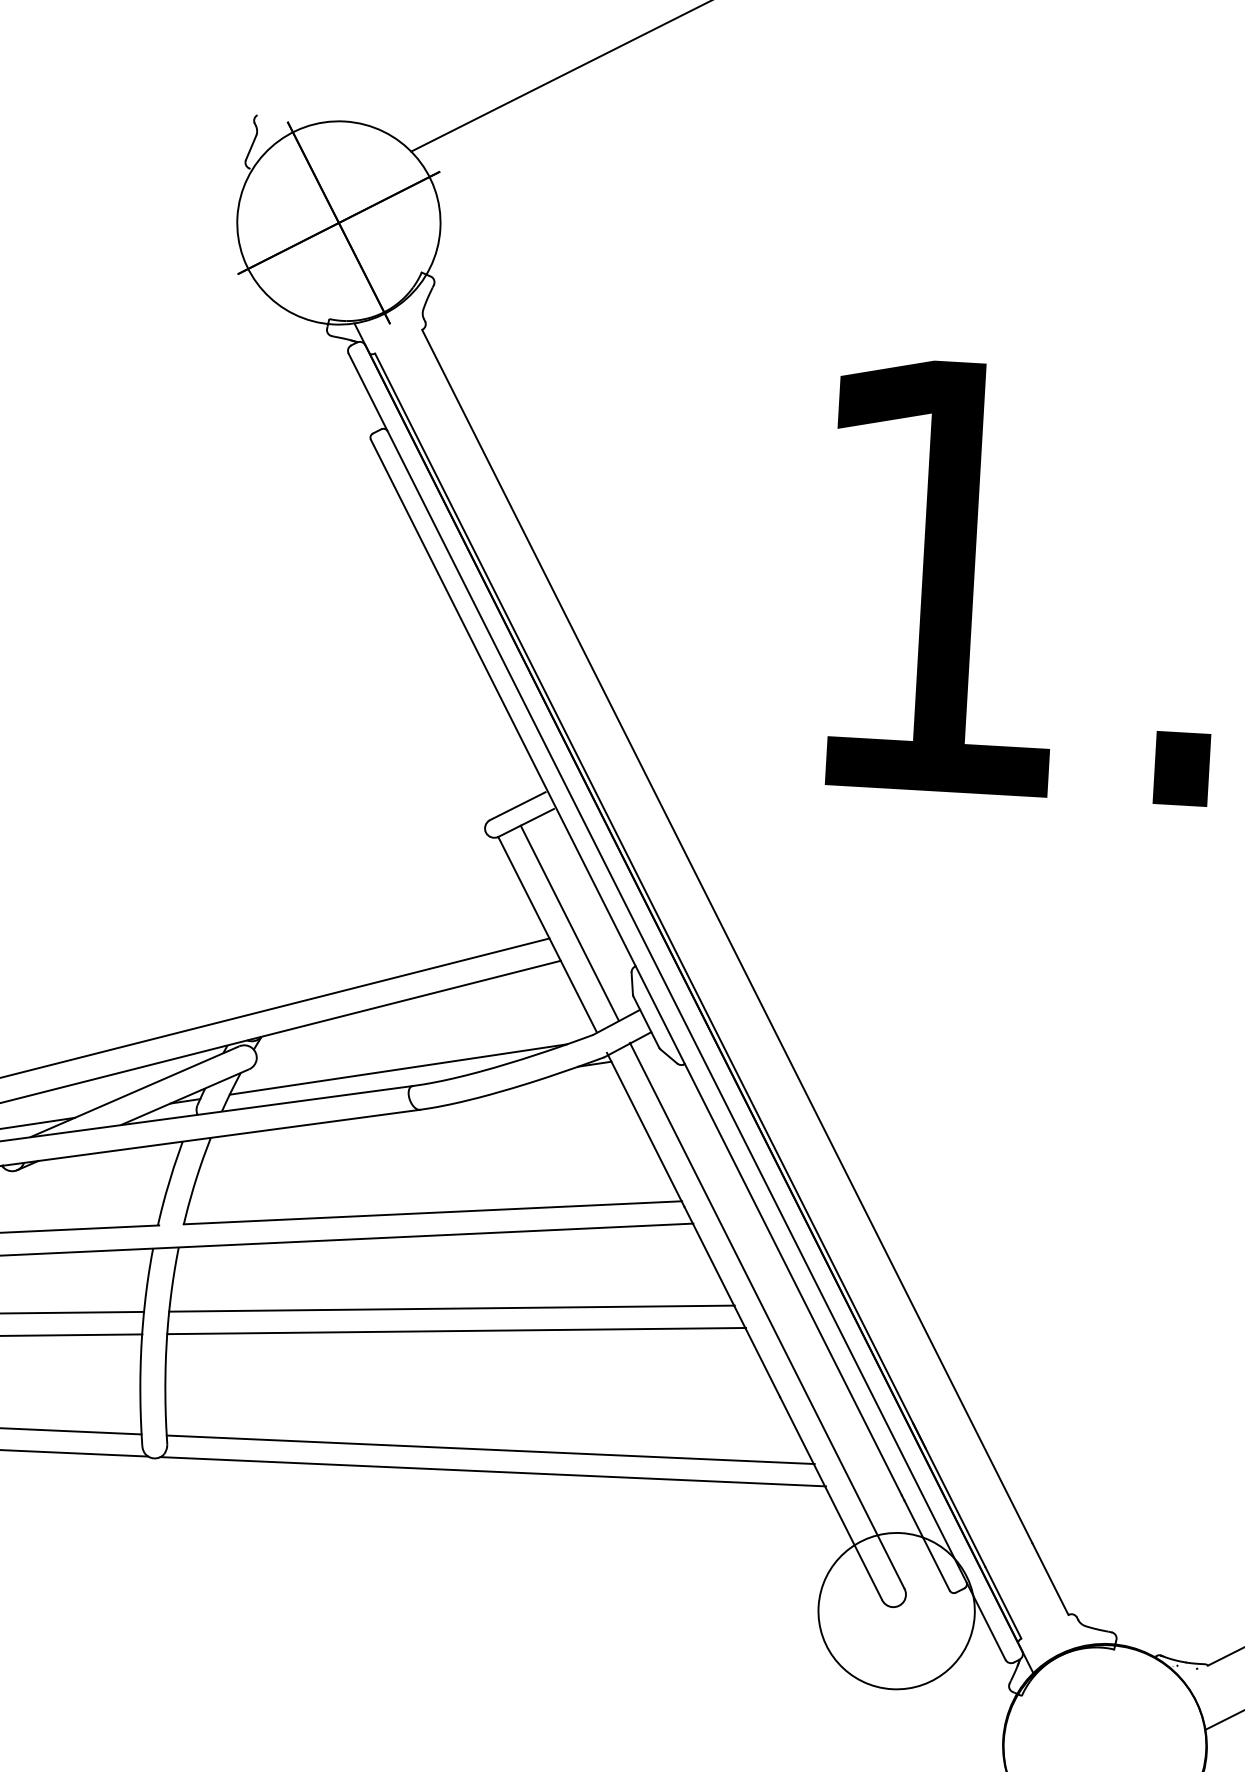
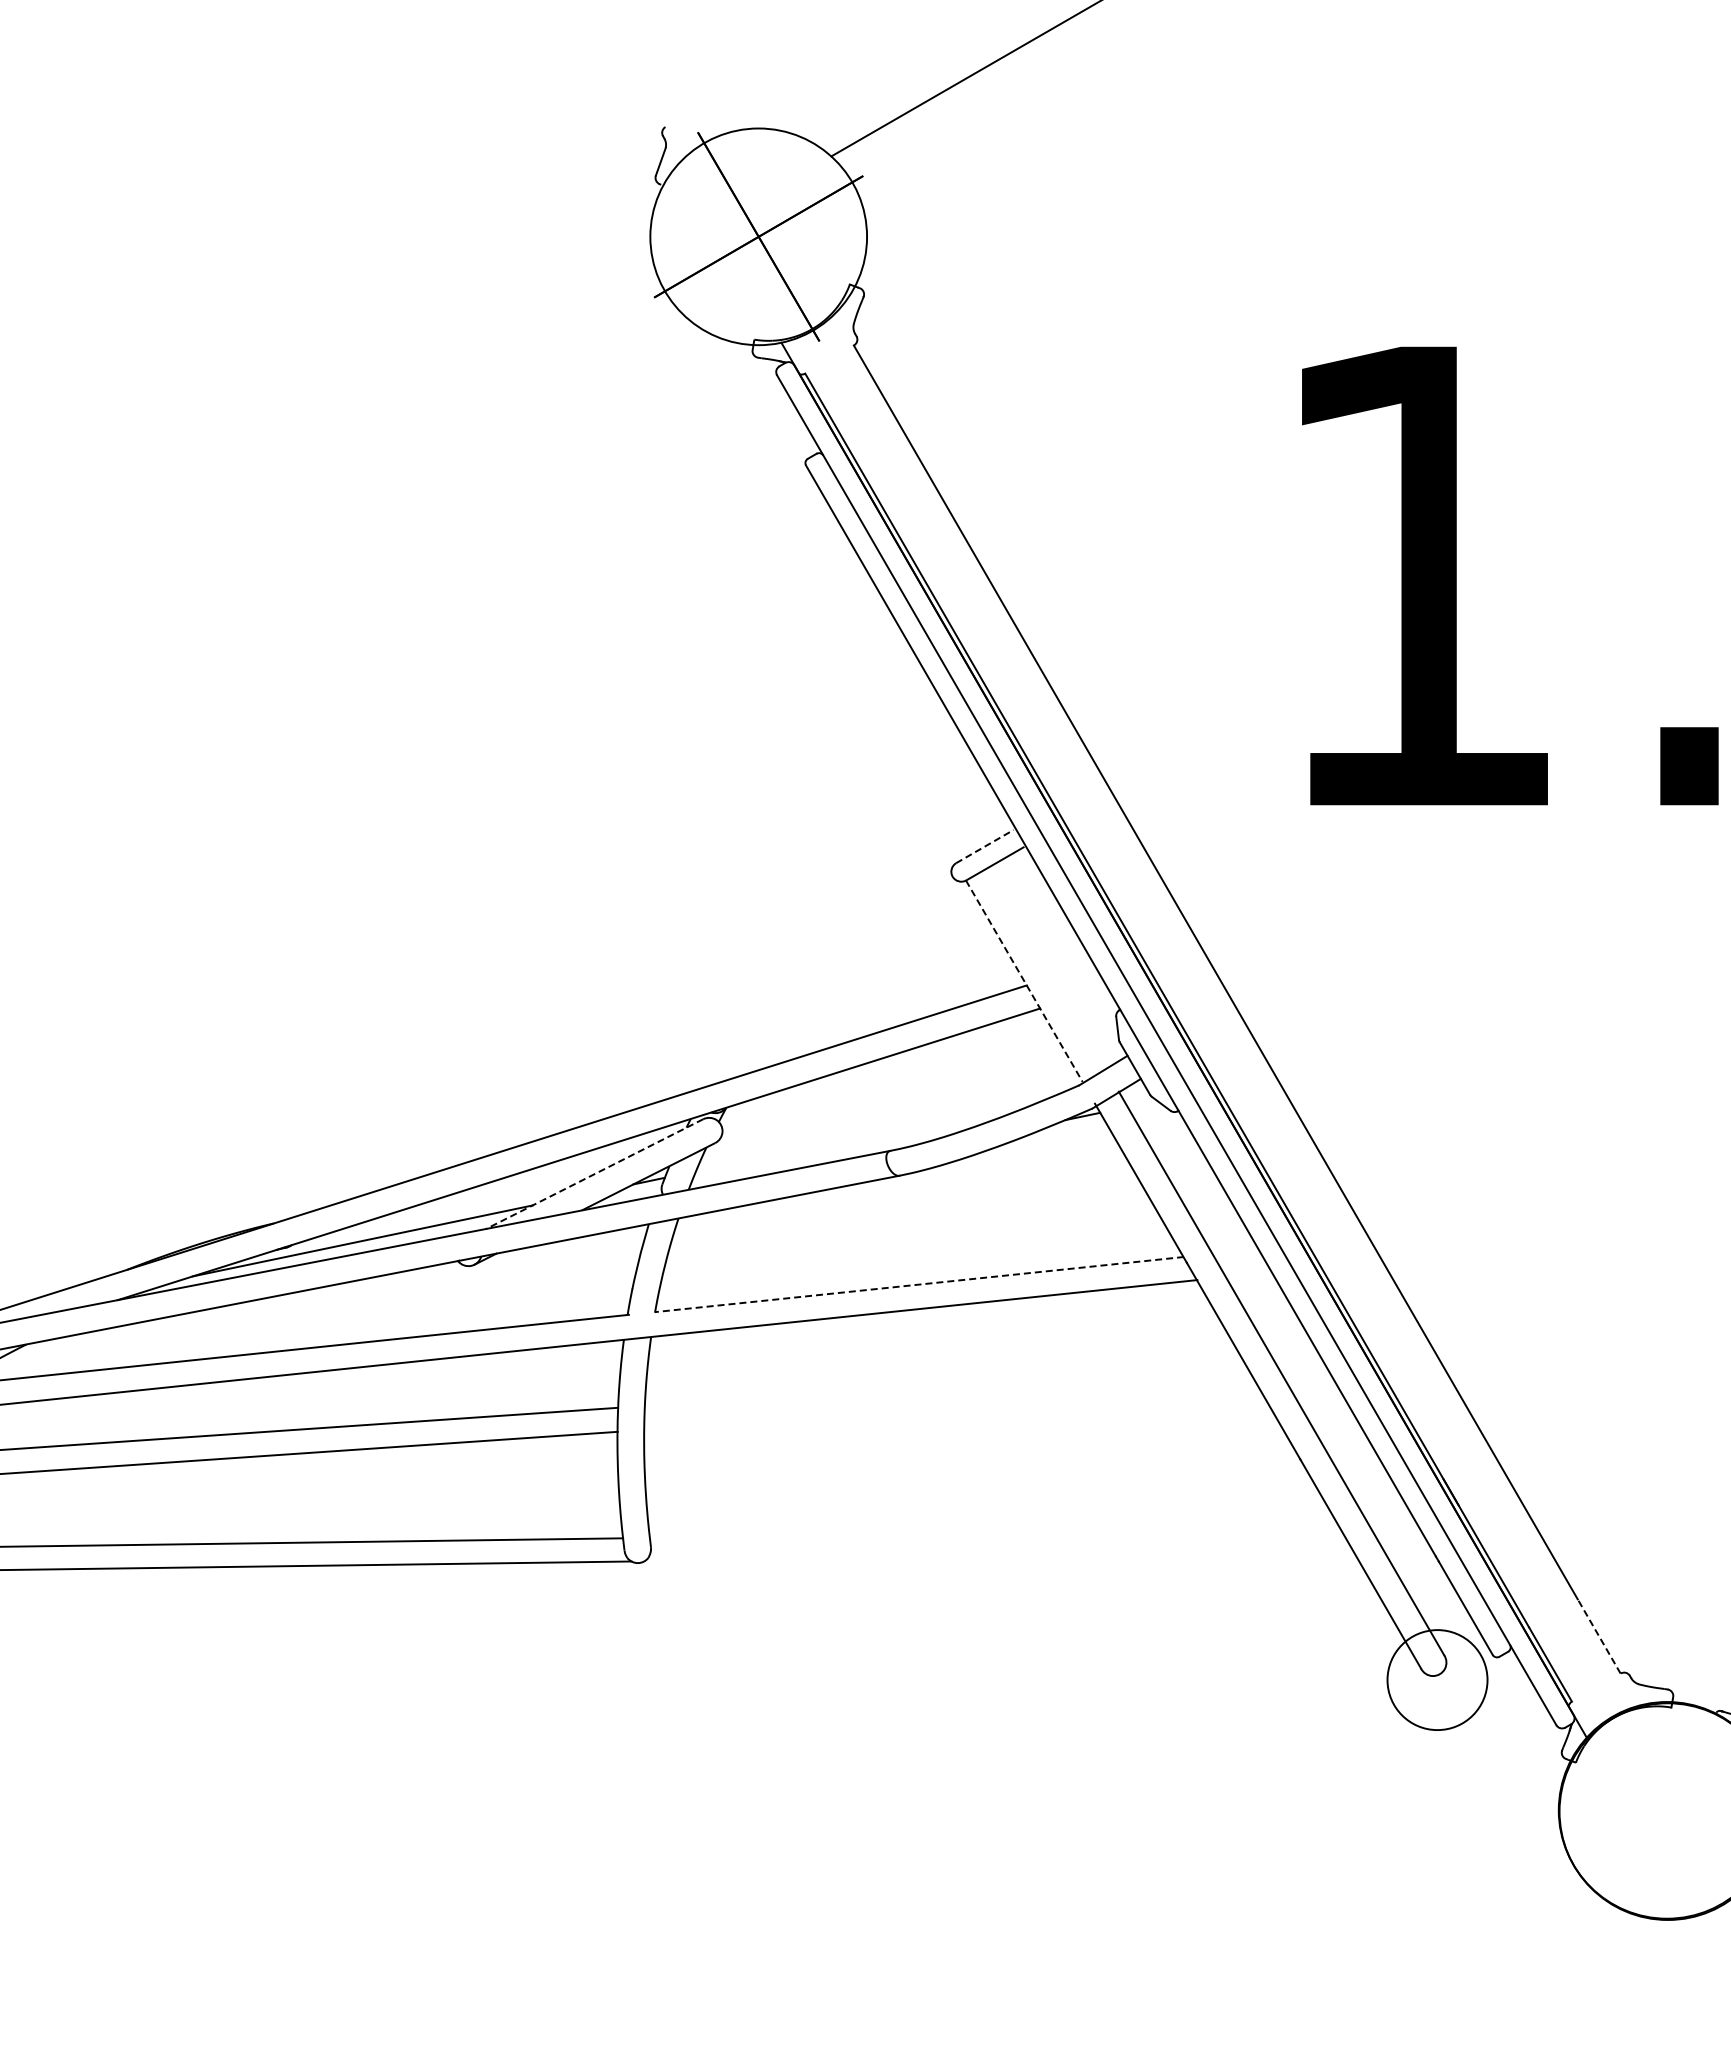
line: (518, 806) -> (985, 846), solid -> dashed
line: (569, 922) -> (1047, 967), removed
line: (547, 934) -> (1024, 981), solid -> dashed
line: (397, 1069) -> (873, 1134), removed
line: (134, 1092) -> (594, 1174), solid -> dashed
line: (432, 1212) -> (919, 1284), solid -> dashed
line: (451, 1307) -> (945, 1384), removed
line: (456, 1330) -> (951, 1408), removed
line: (490, 1449) -> (995, 1532), removed
line: (493, 1471) -> (999, 1556), removed
line: (1050, 1579) -> (1599, 1636), solid -> dashed
circle: (896, 1610) -> (1437, 1679), size x0.6

